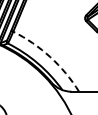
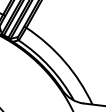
arc: (50, 57) -> (64, 62), dashed -> solid

